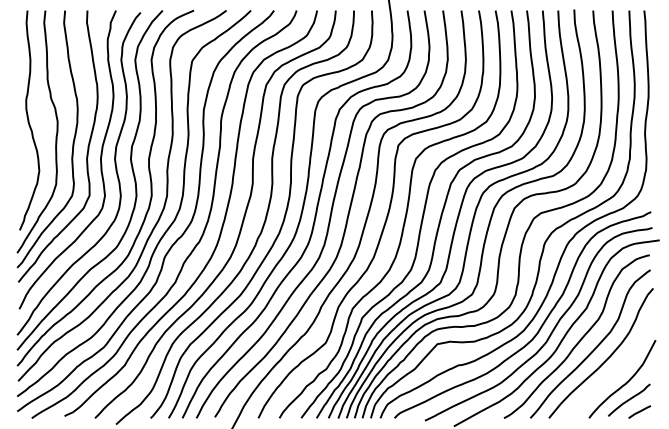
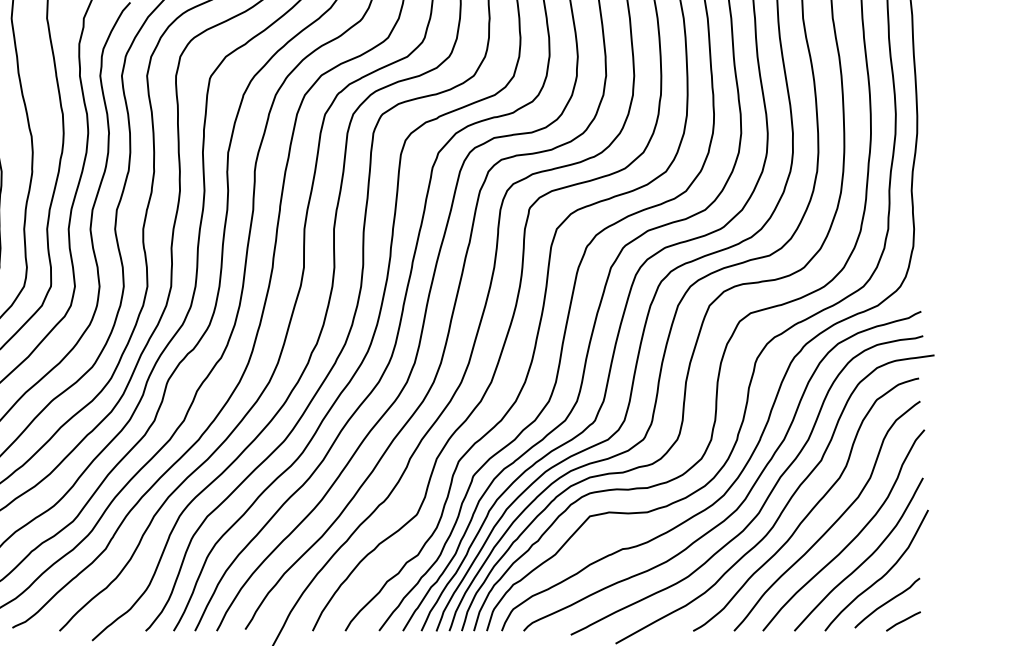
curve: (614, 372) -> (864, 560), added

